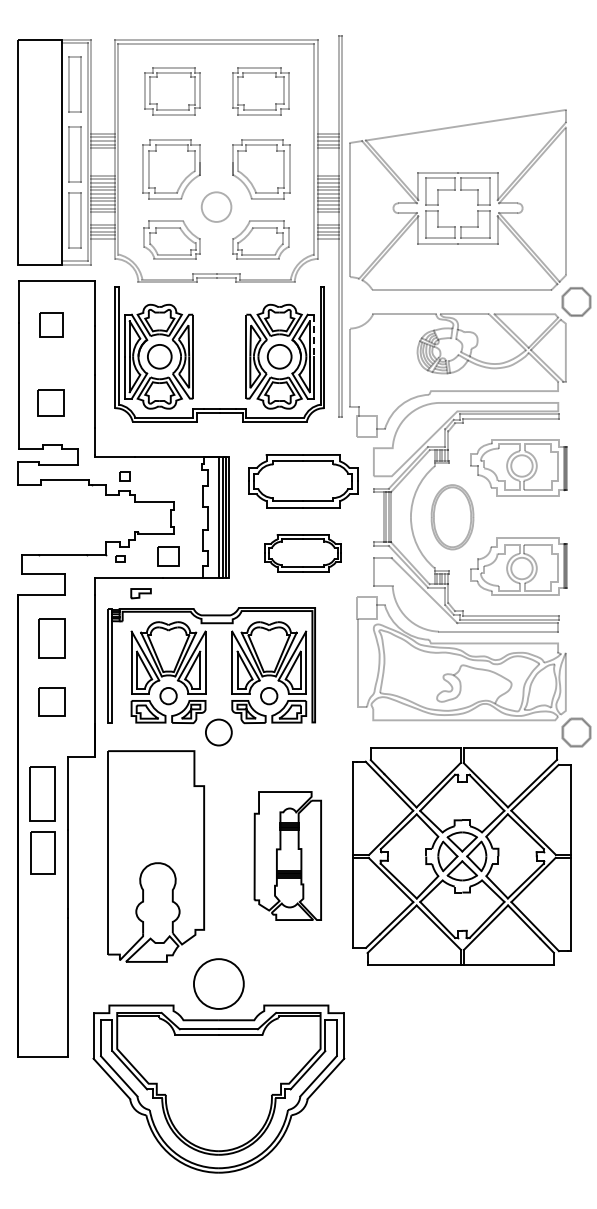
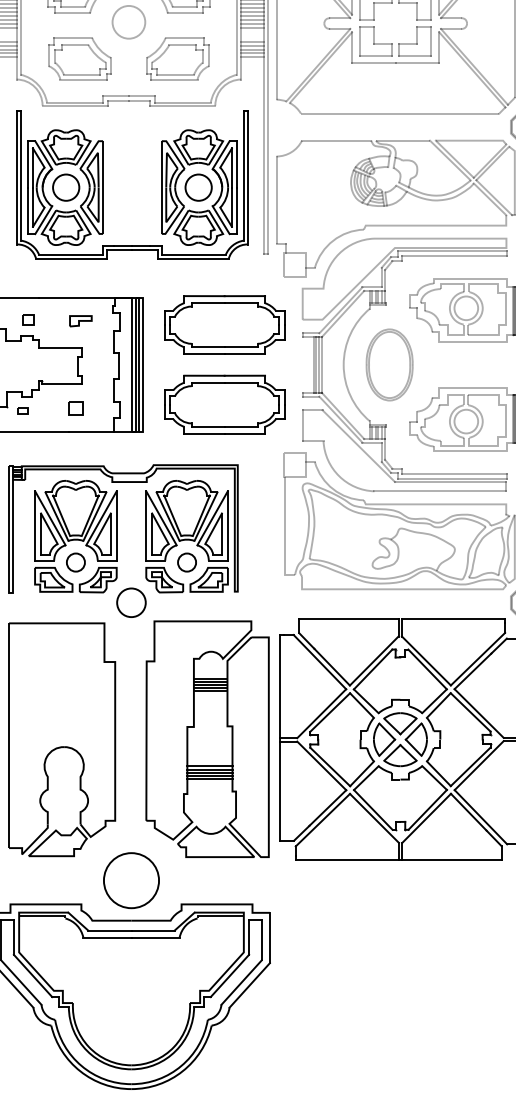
line: (314, 336) -> (237, 165), dashed -> solid
part: (303, 553) -> (224, 404), size x1.43
part: (168, 556) -> (75, 408), size x0.62
part: (140, 593) -> (80, 321), moved
part: (287, 855) -> (207, 738), size x1.67

